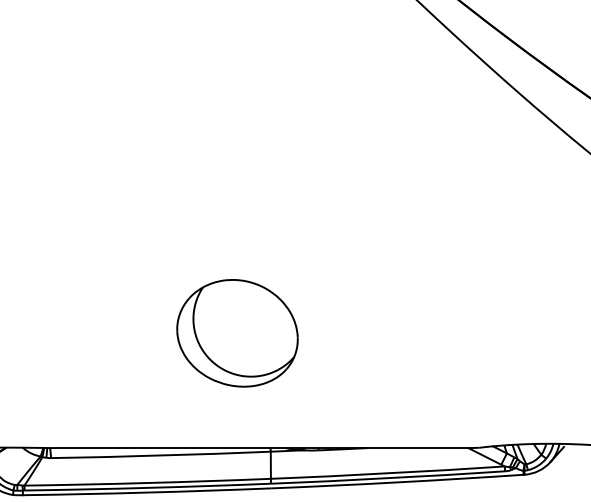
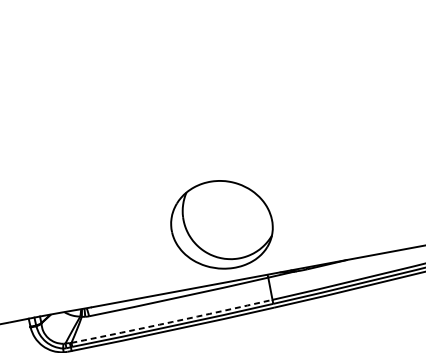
part: (237, 333) -> (221, 225), moved
arc: (147, 483) -> (172, 322), solid -> dashed

